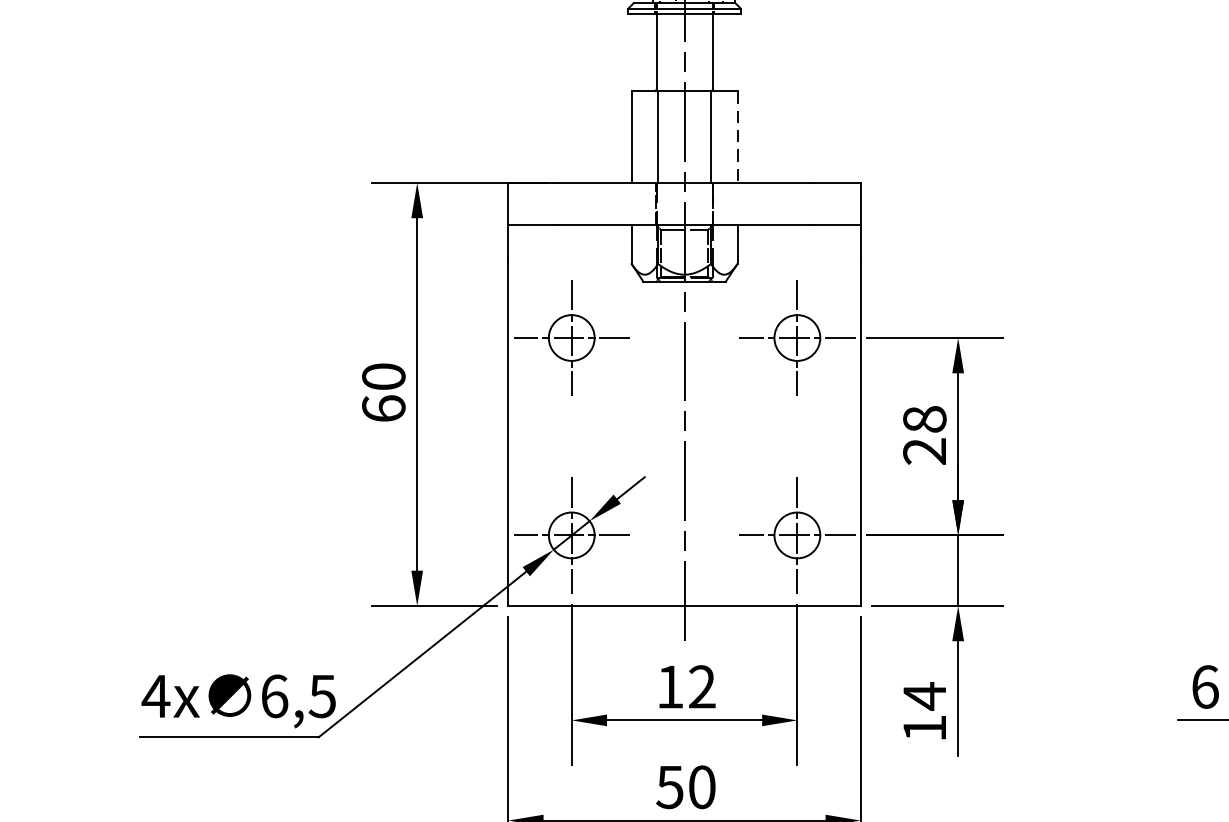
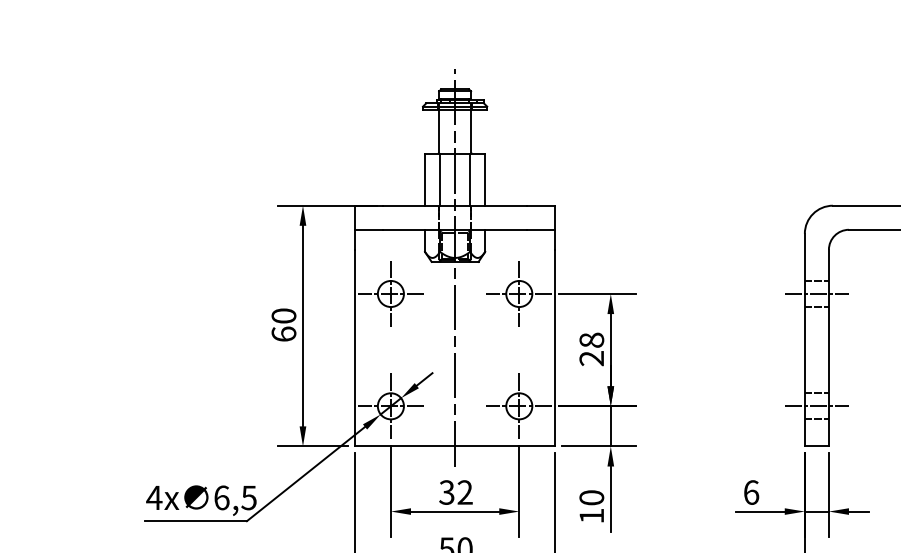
line: (737, 138) -> (485, 180), dashed -> solid
text: (669, 686) -> (446, 492), 12 -> 32
text: (924, 695) -> (591, 497), 14 -> 10

